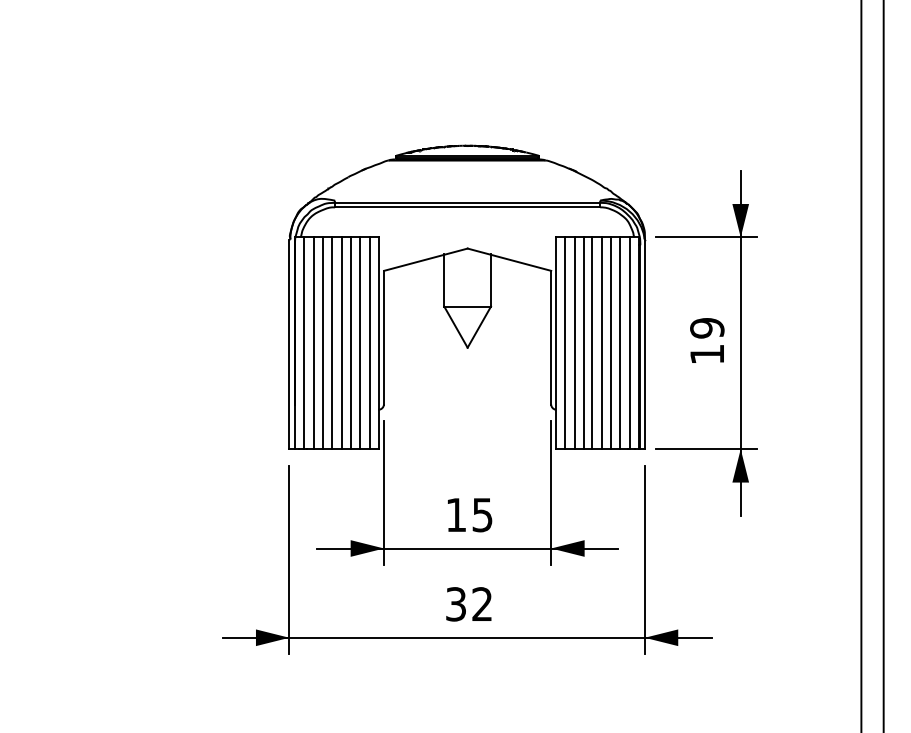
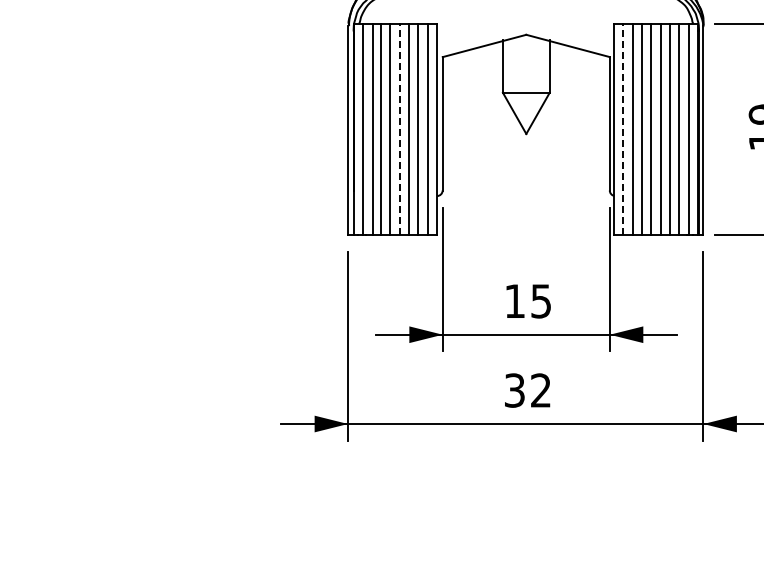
line: (341, 343) -> (400, 129), solid -> dashed
line: (564, 343) -> (623, 129), solid -> dashed

